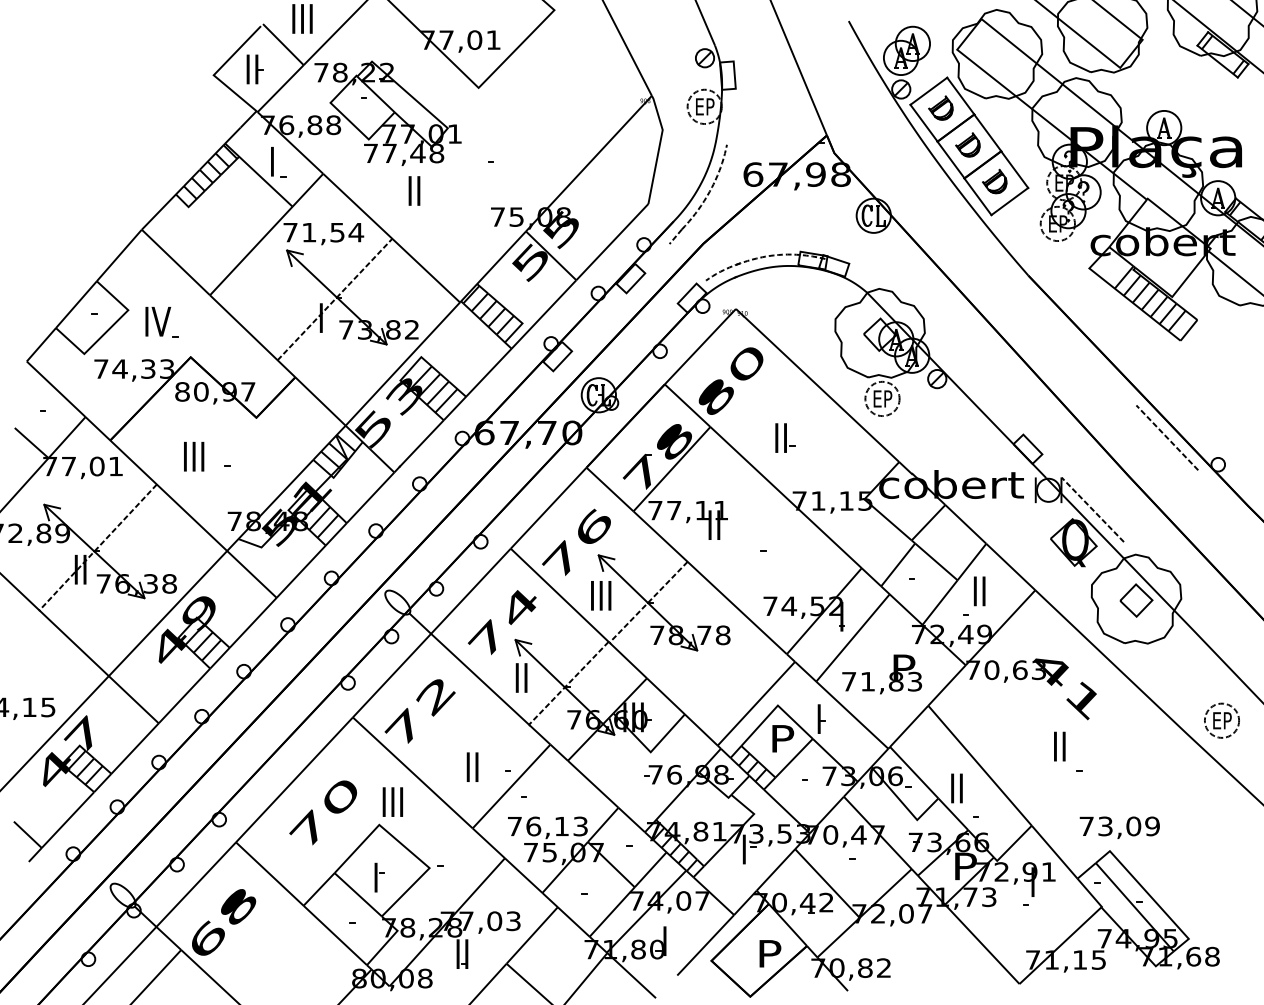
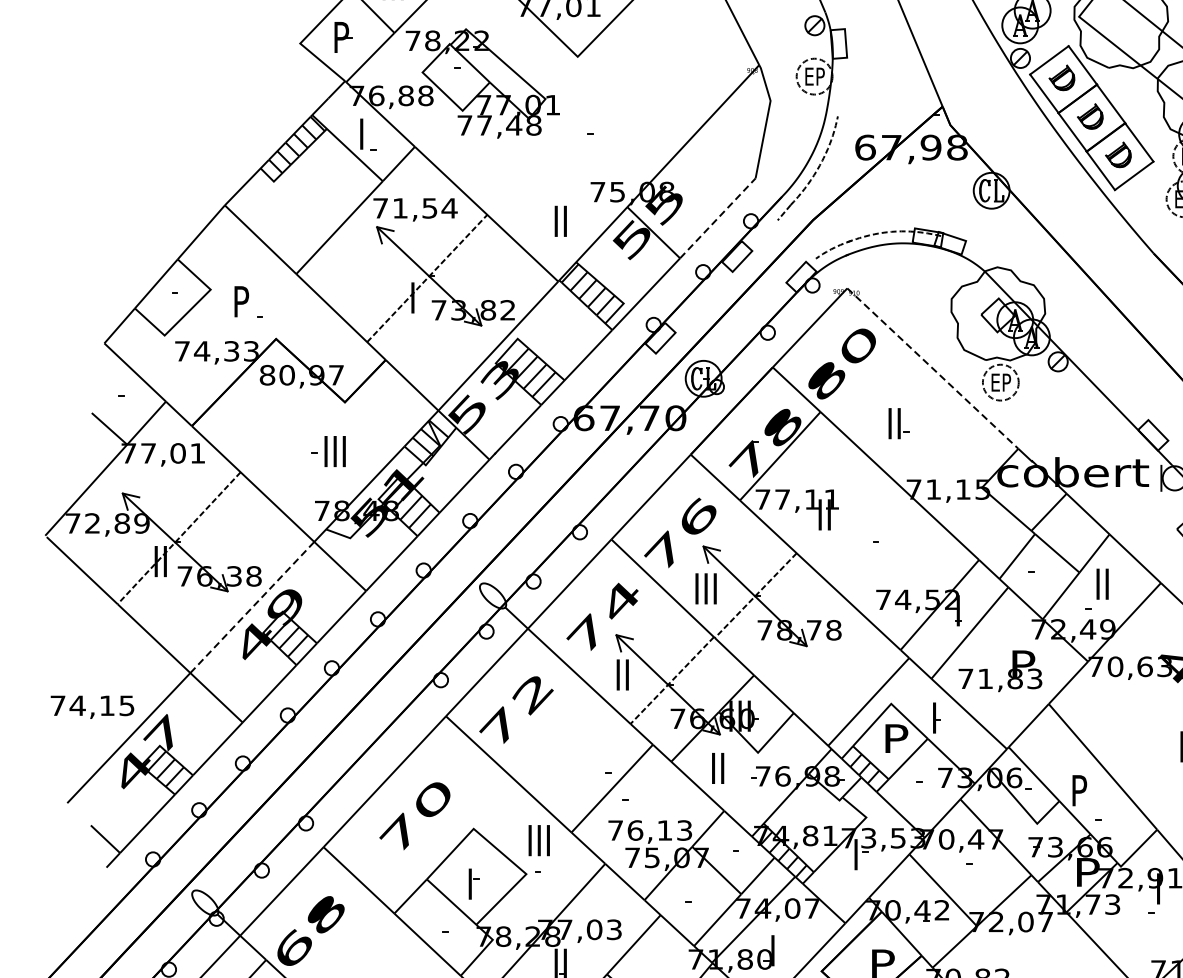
text: (253, 69) -> (341, 37), II -> P
text: (414, 190) -> (560, 220), moved
line: (612, 241) -> (717, 217), solid -> dashed
text: (158, 321) -> (242, 301), IV -> P
line: (817, 385) -> (932, 368), solid -> dashed
text: (194, 456) -> (335, 451), moved
line: (168, 613) -> (252, 607), solid -> dashed
text: (472, 766) -> (717, 767), moved
text: (957, 788) -> (1079, 790), II -> P
text: (392, 801) -> (538, 839), moved

